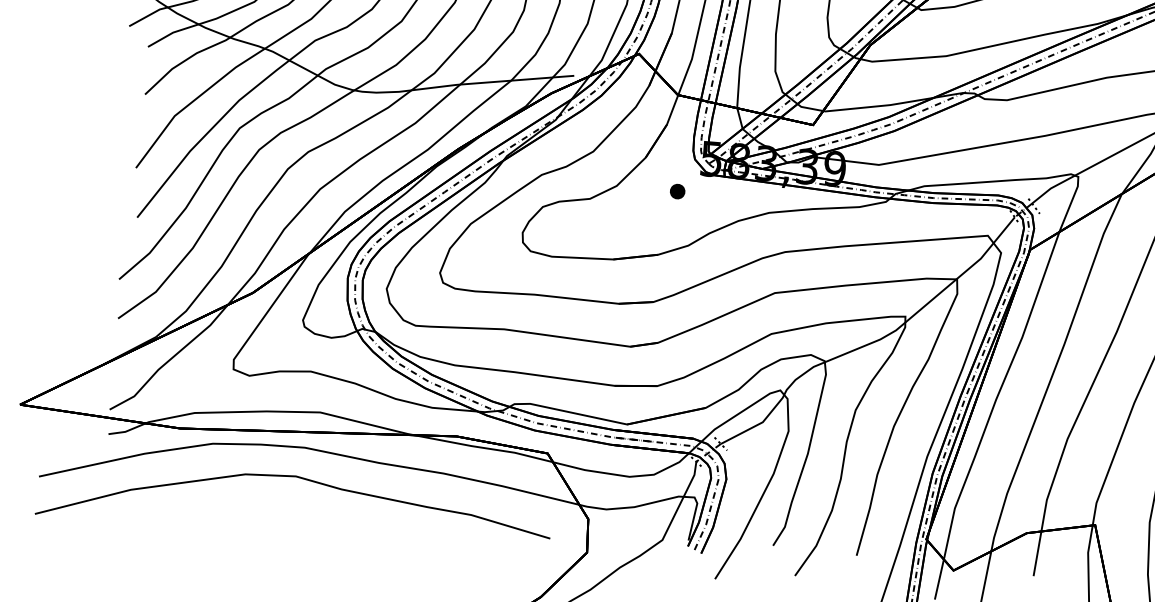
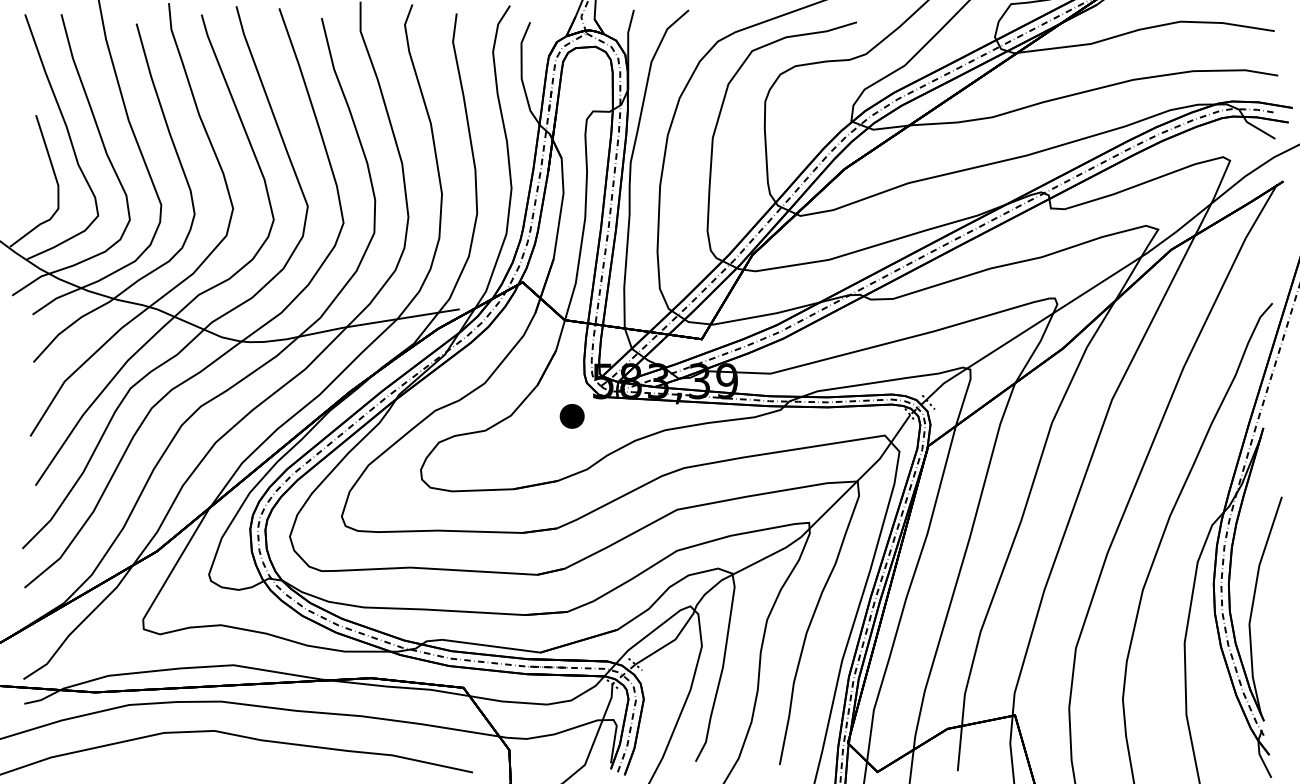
part: (677, 191) -> (571, 416), size x1.6

